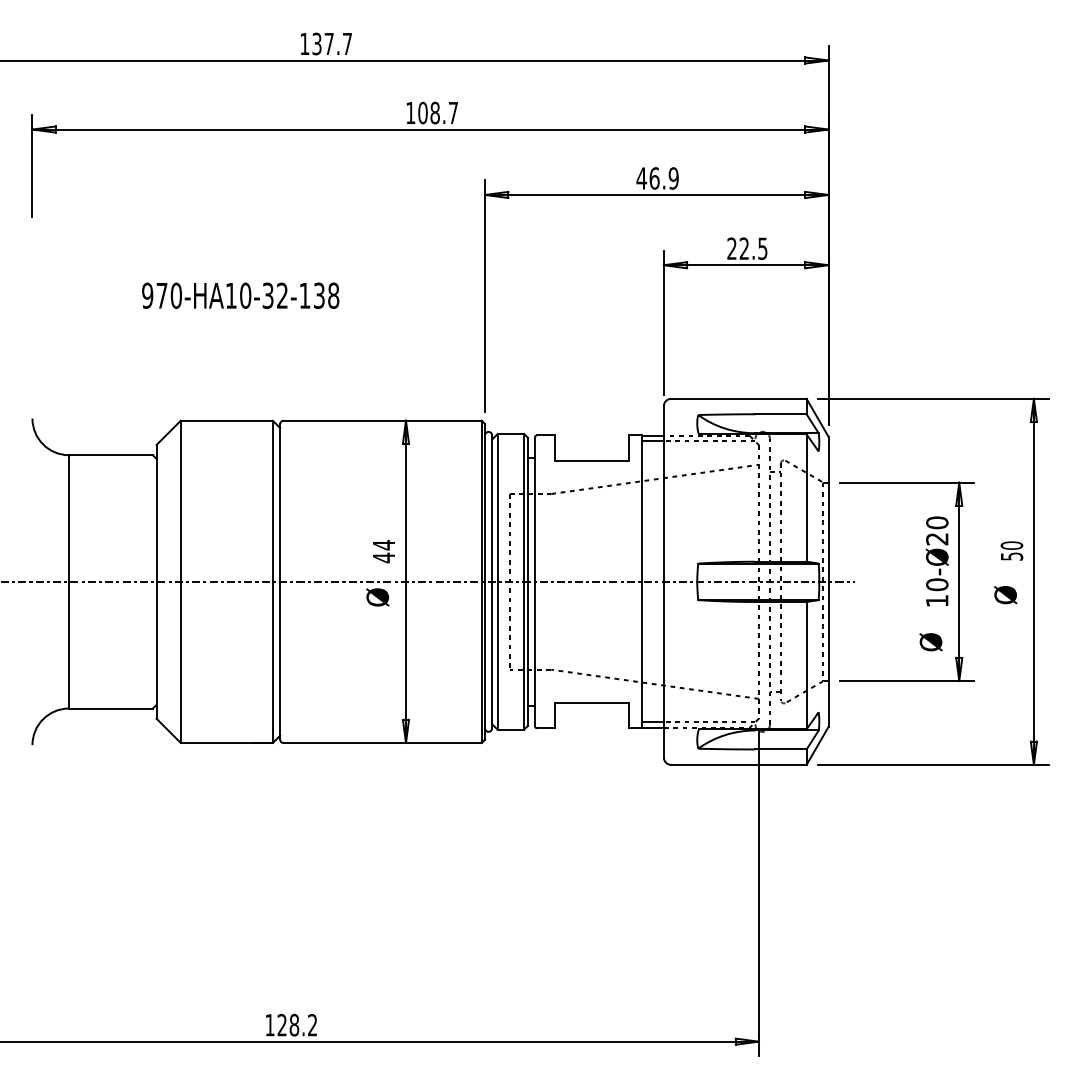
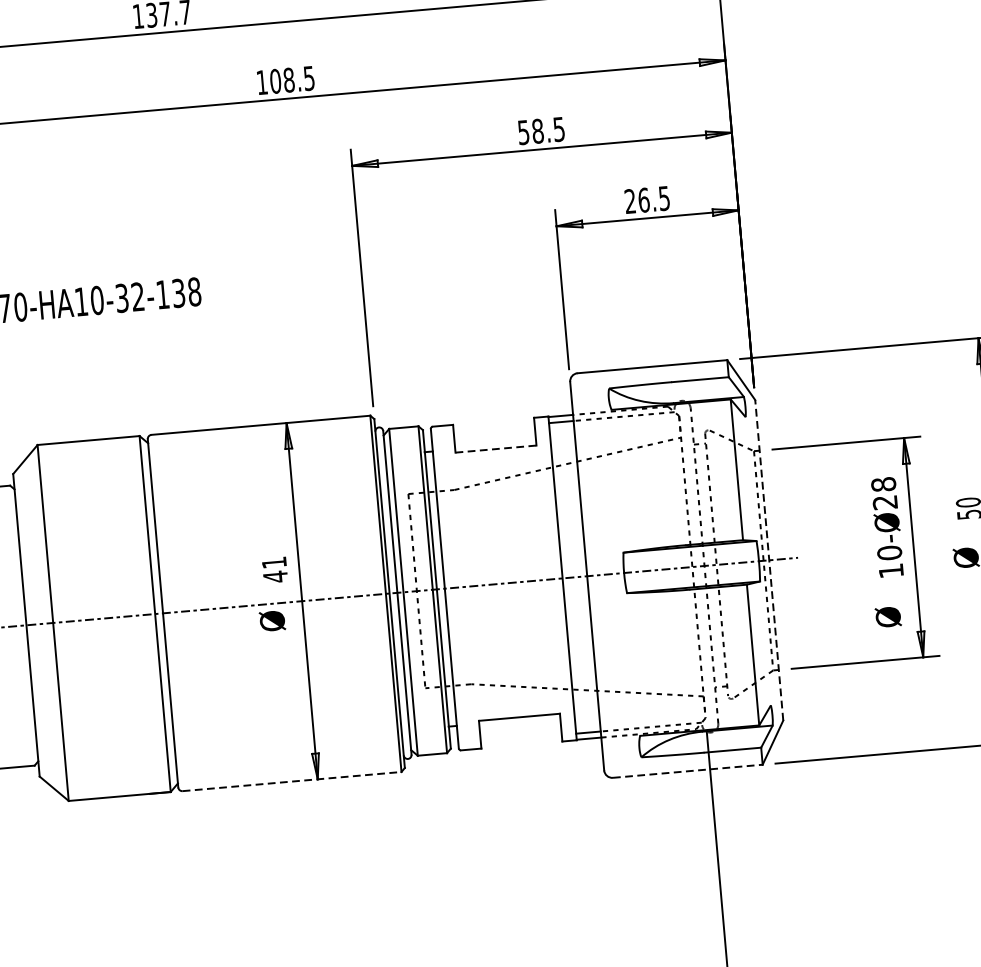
text: (452, 113) -> (308, 79), 108.7 -> 108.5
text: (657, 178) -> (541, 131), 46.9 -> 58.5
text: (744, 248) -> (644, 199), 22.5 -> 26.5
line: (591, 460) -> (495, 449), solid -> dashed
text: (937, 522) -> (883, 484), 10-Ø20 -> 10-Ø28
text: (383, 544) -> (273, 562), 44 -> 41
line: (828, 581) -> (769, 559), solid -> dashed
line: (382, 743) -> (291, 782), solid -> dashed
line: (738, 764) -> (687, 770), solid -> dashed

